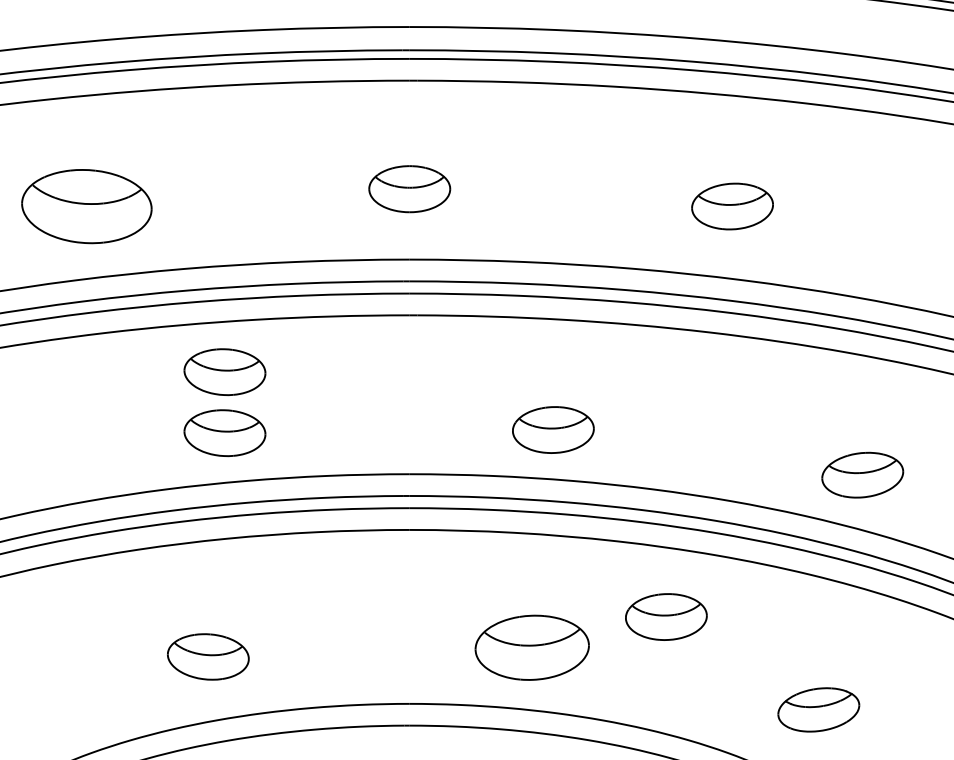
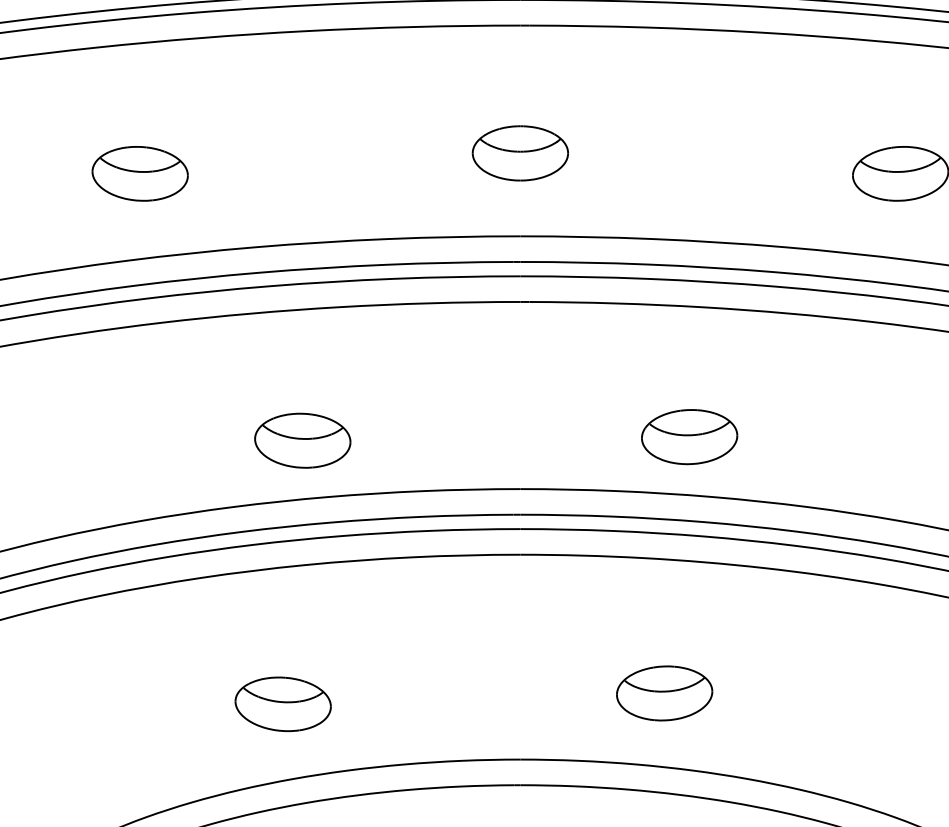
part: (86, 206) -> (139, 173), size x0.62
part: (224, 372) -> (302, 369), removed
part: (666, 616) -> (822, 656), removed
part: (531, 647) -> (663, 693), size x0.71

